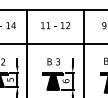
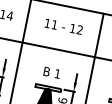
text: (58, 61) -> (58, 73), 3 -> 1

